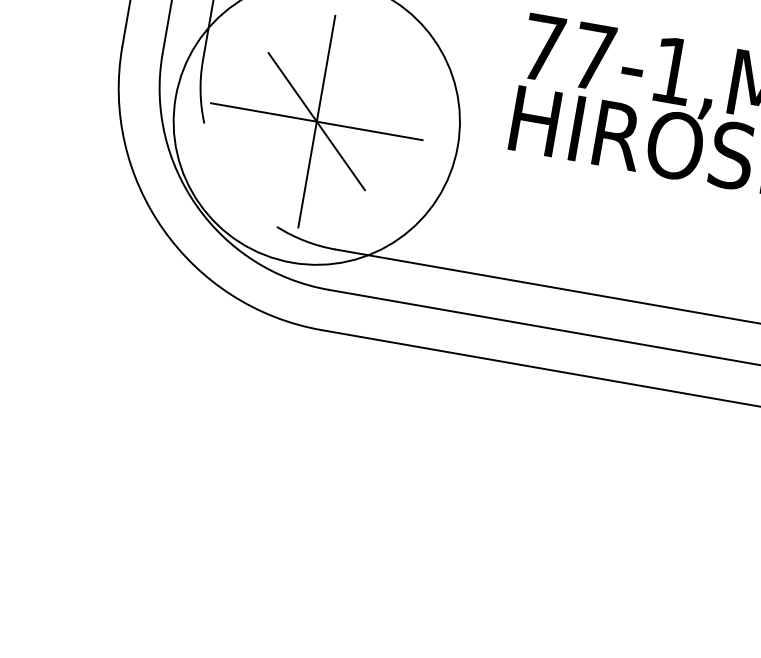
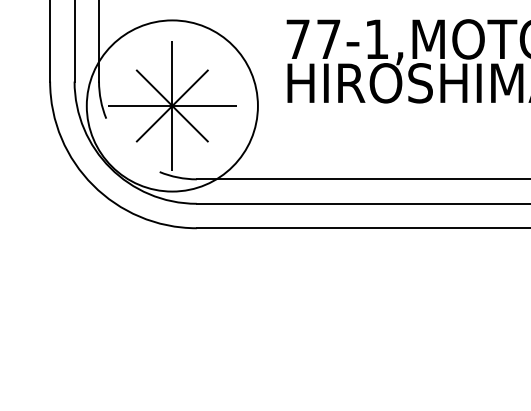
line: (315, 120) -> (171, 105), added

